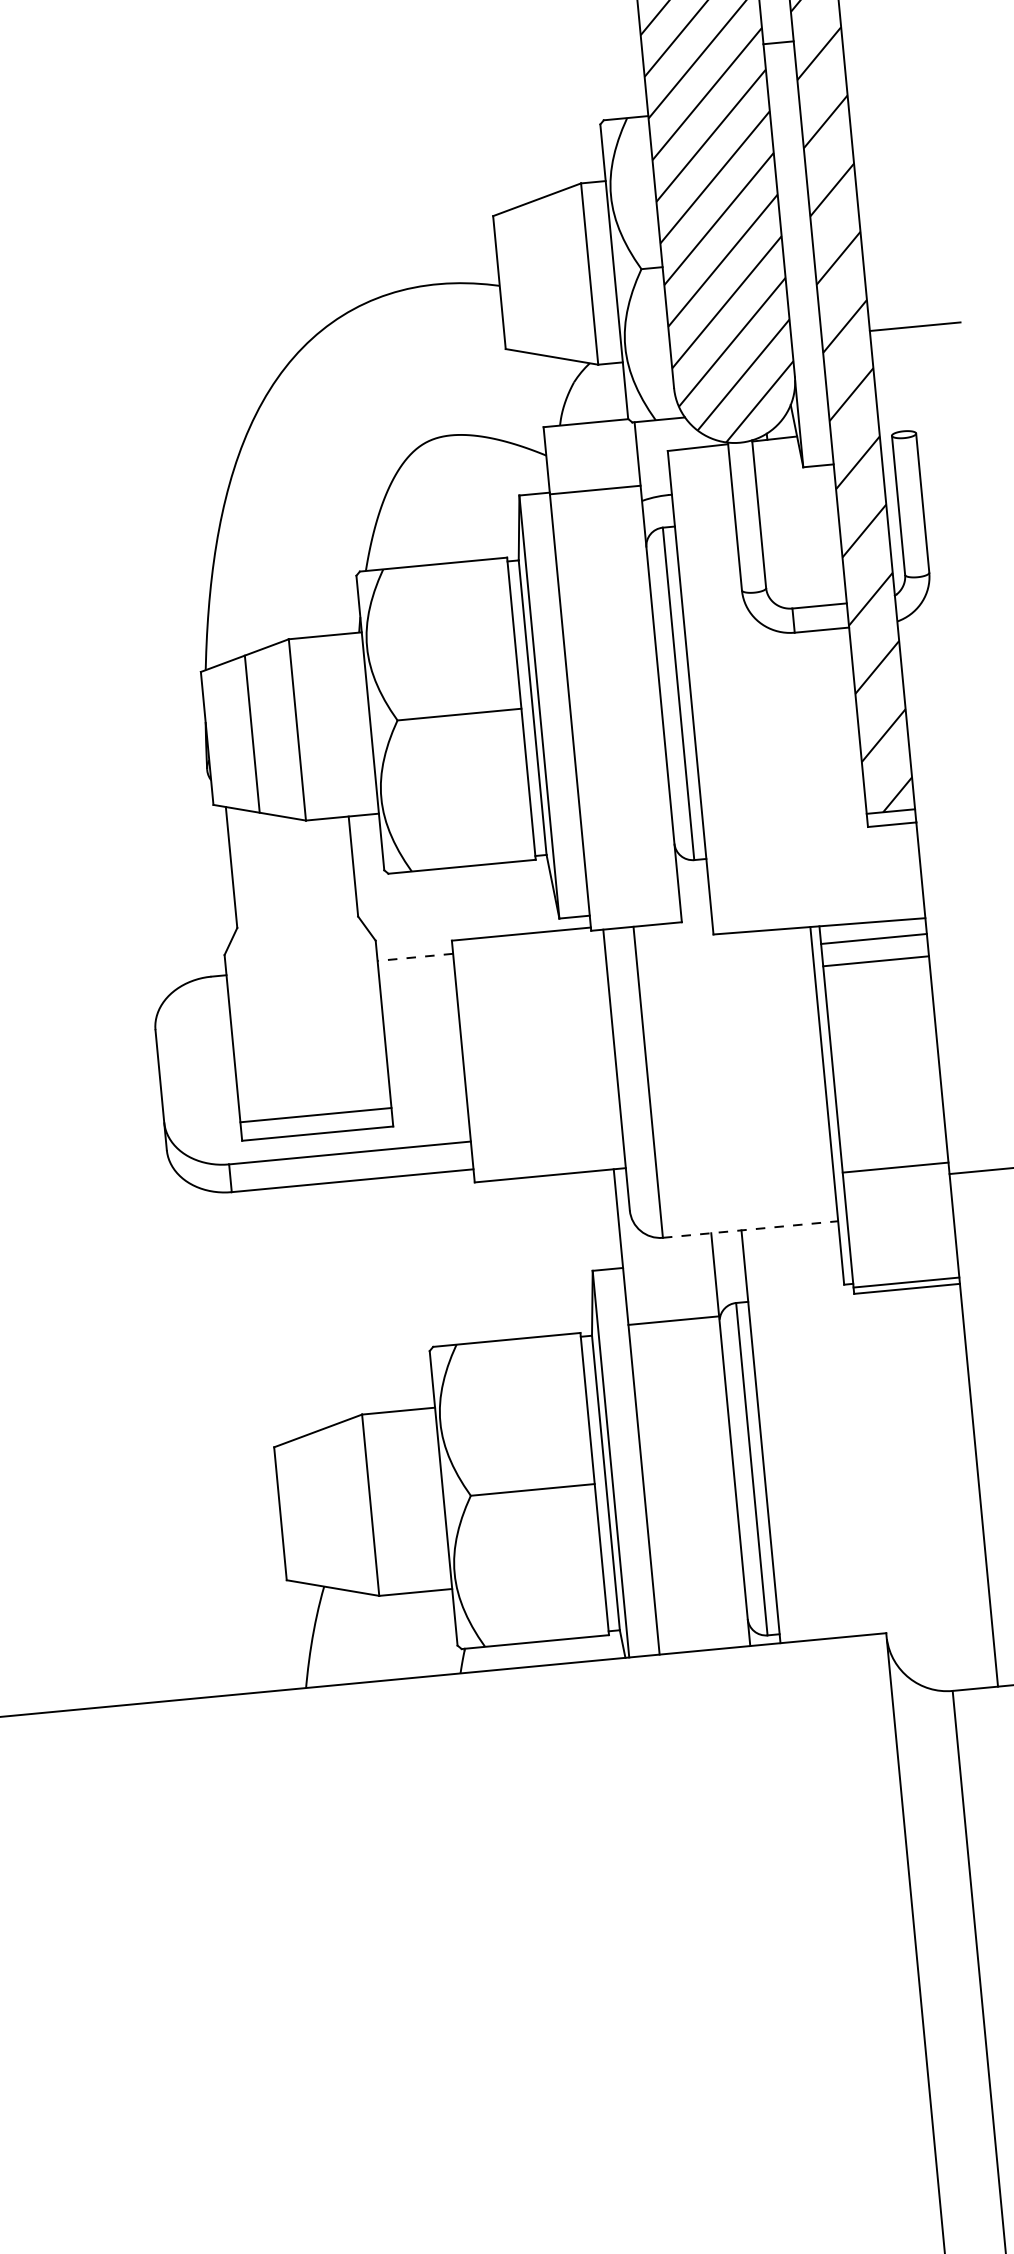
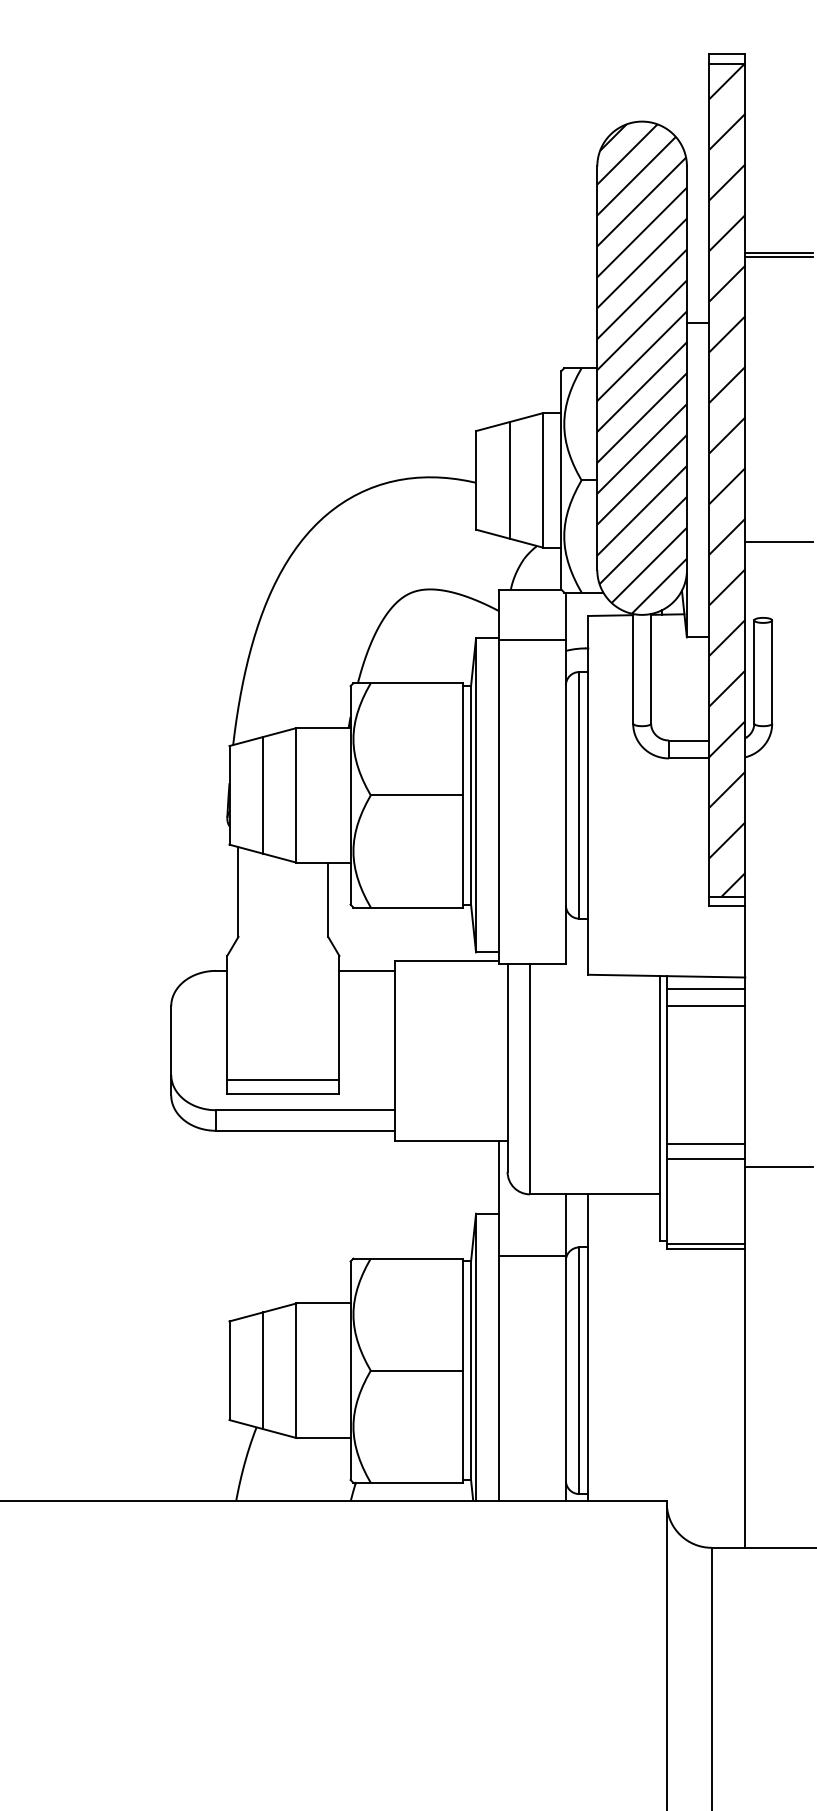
line: (544, 278) -> (509, 480), added
line: (414, 956) -> (366, 970), dashed -> solid
line: (893, 1148) -> (705, 1144), added
line: (751, 1229) -> (595, 1194), dashed -> solid
line: (324, 1509) -> (262, 1370), added

